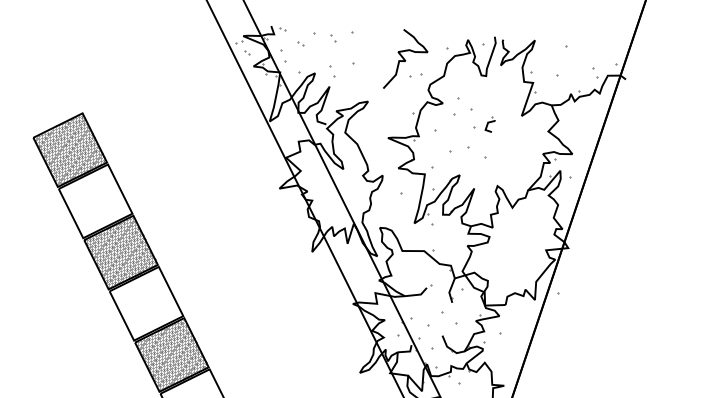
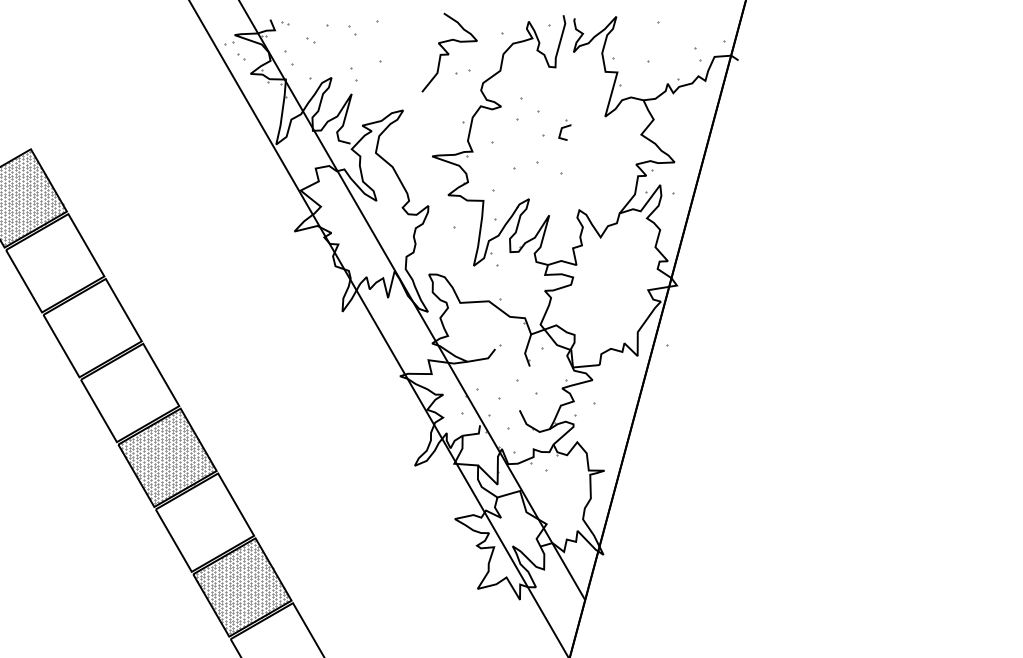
hatch: (120, 252) -> (92, 327), removed

